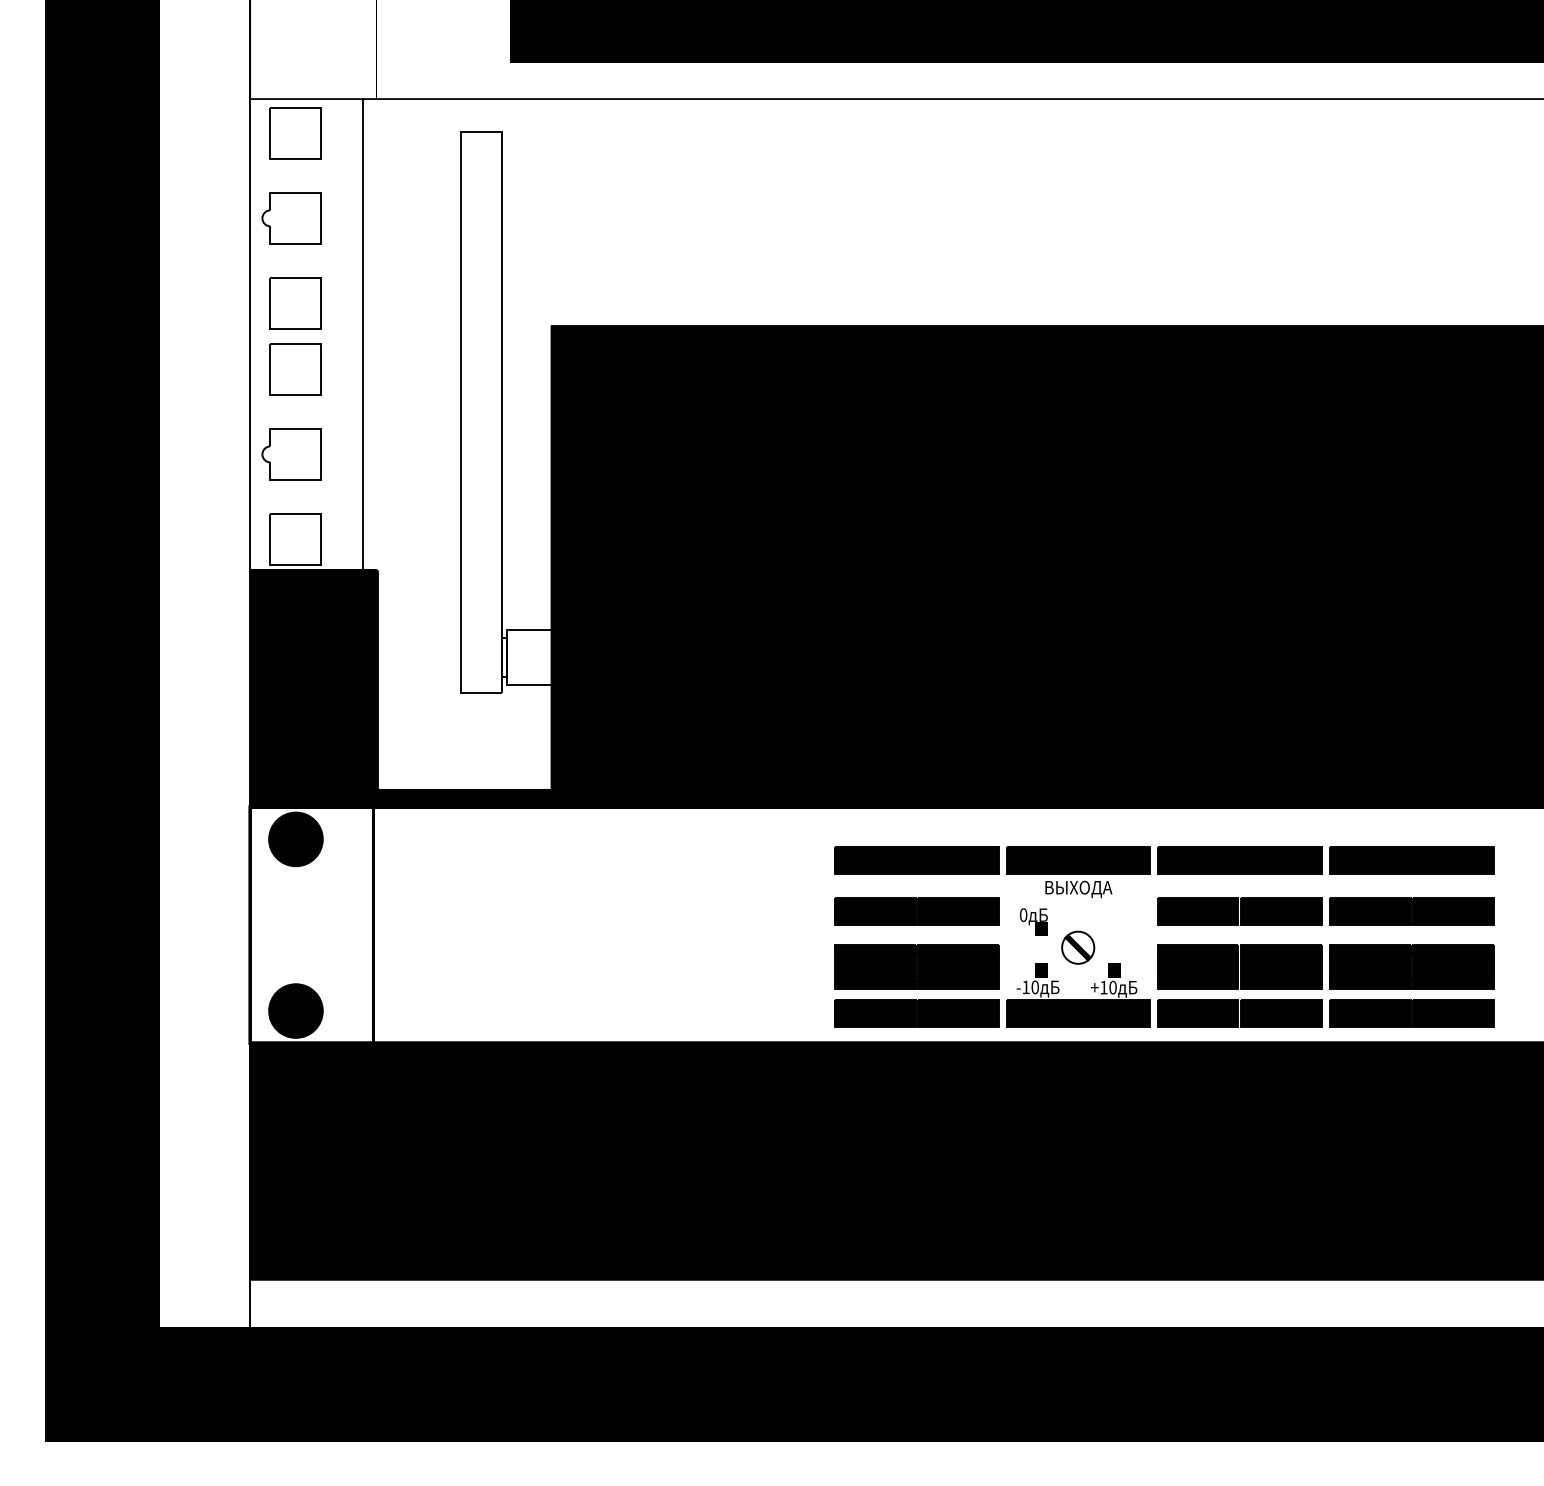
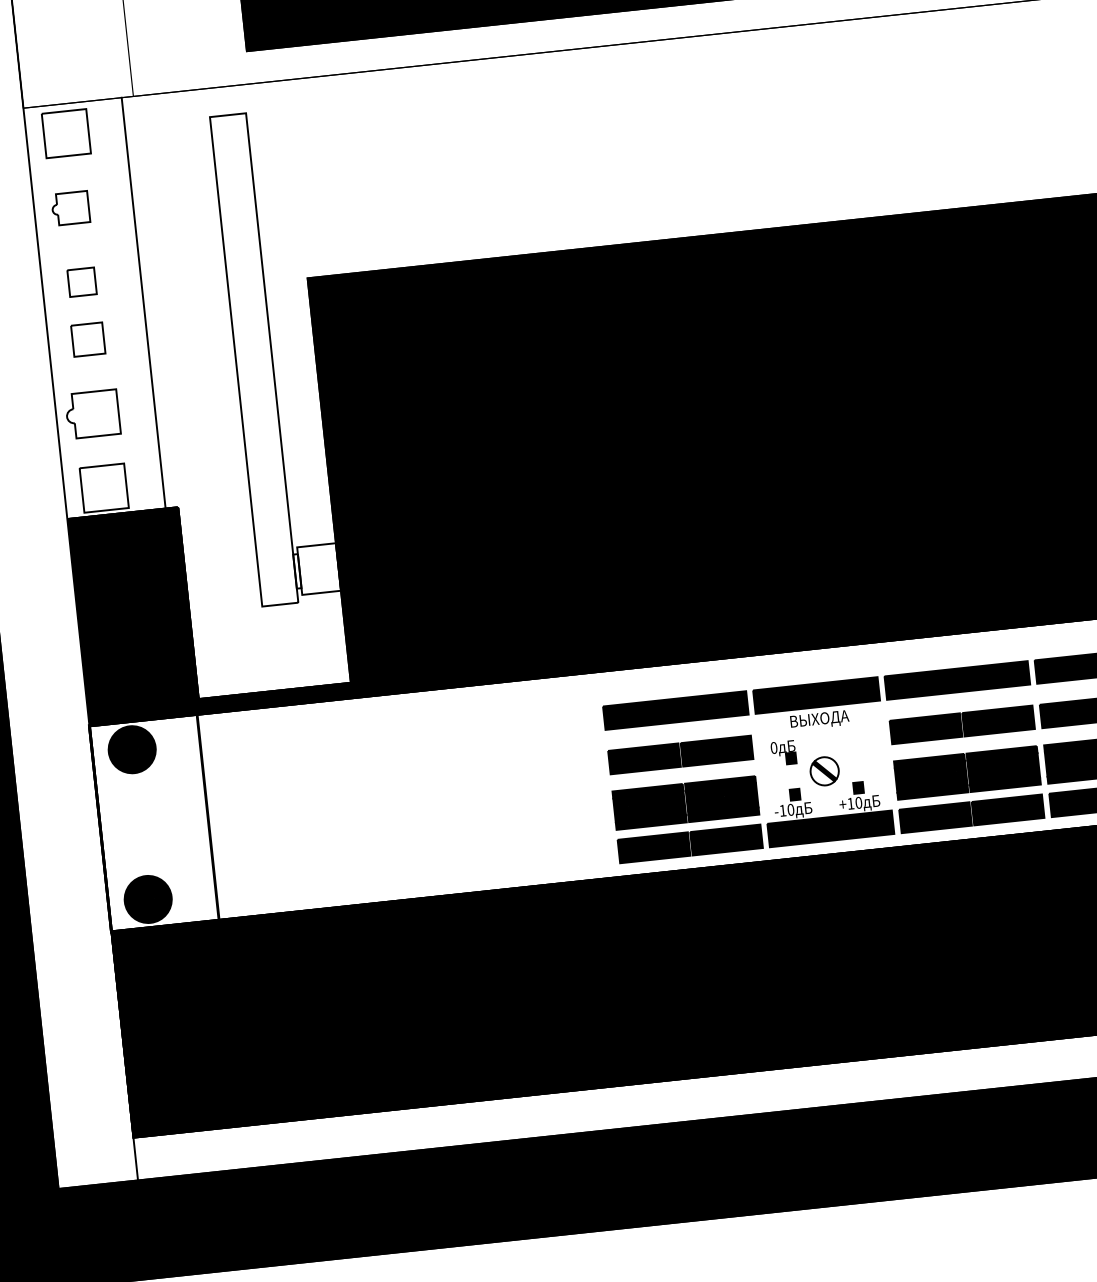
part: (291, 218) -> (70, 208), size x0.7
part: (295, 303) -> (81, 282), size x0.6
part: (295, 369) -> (88, 339), size x0.7

